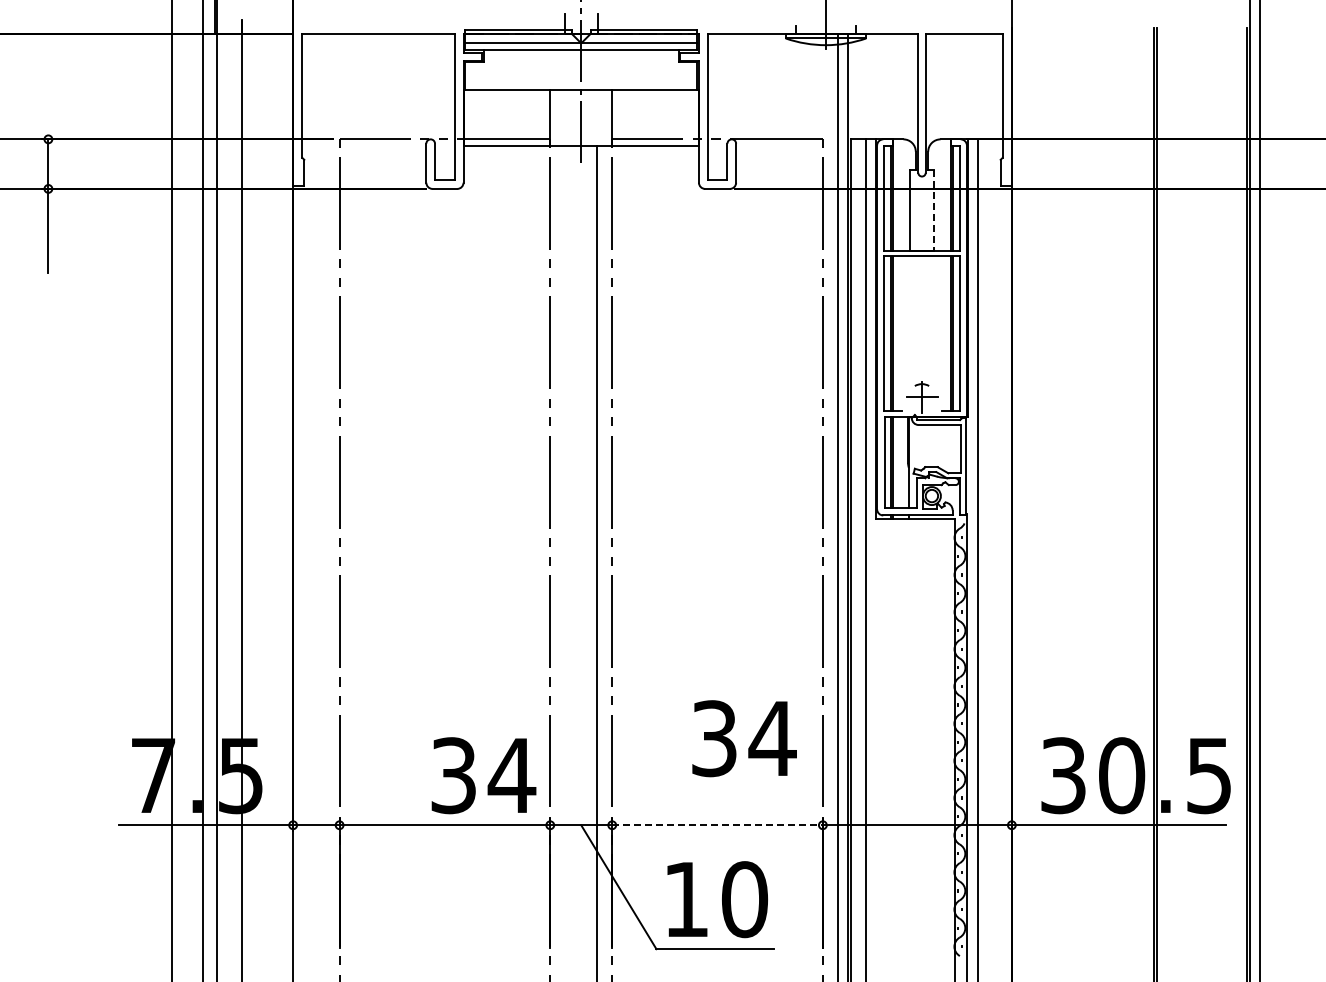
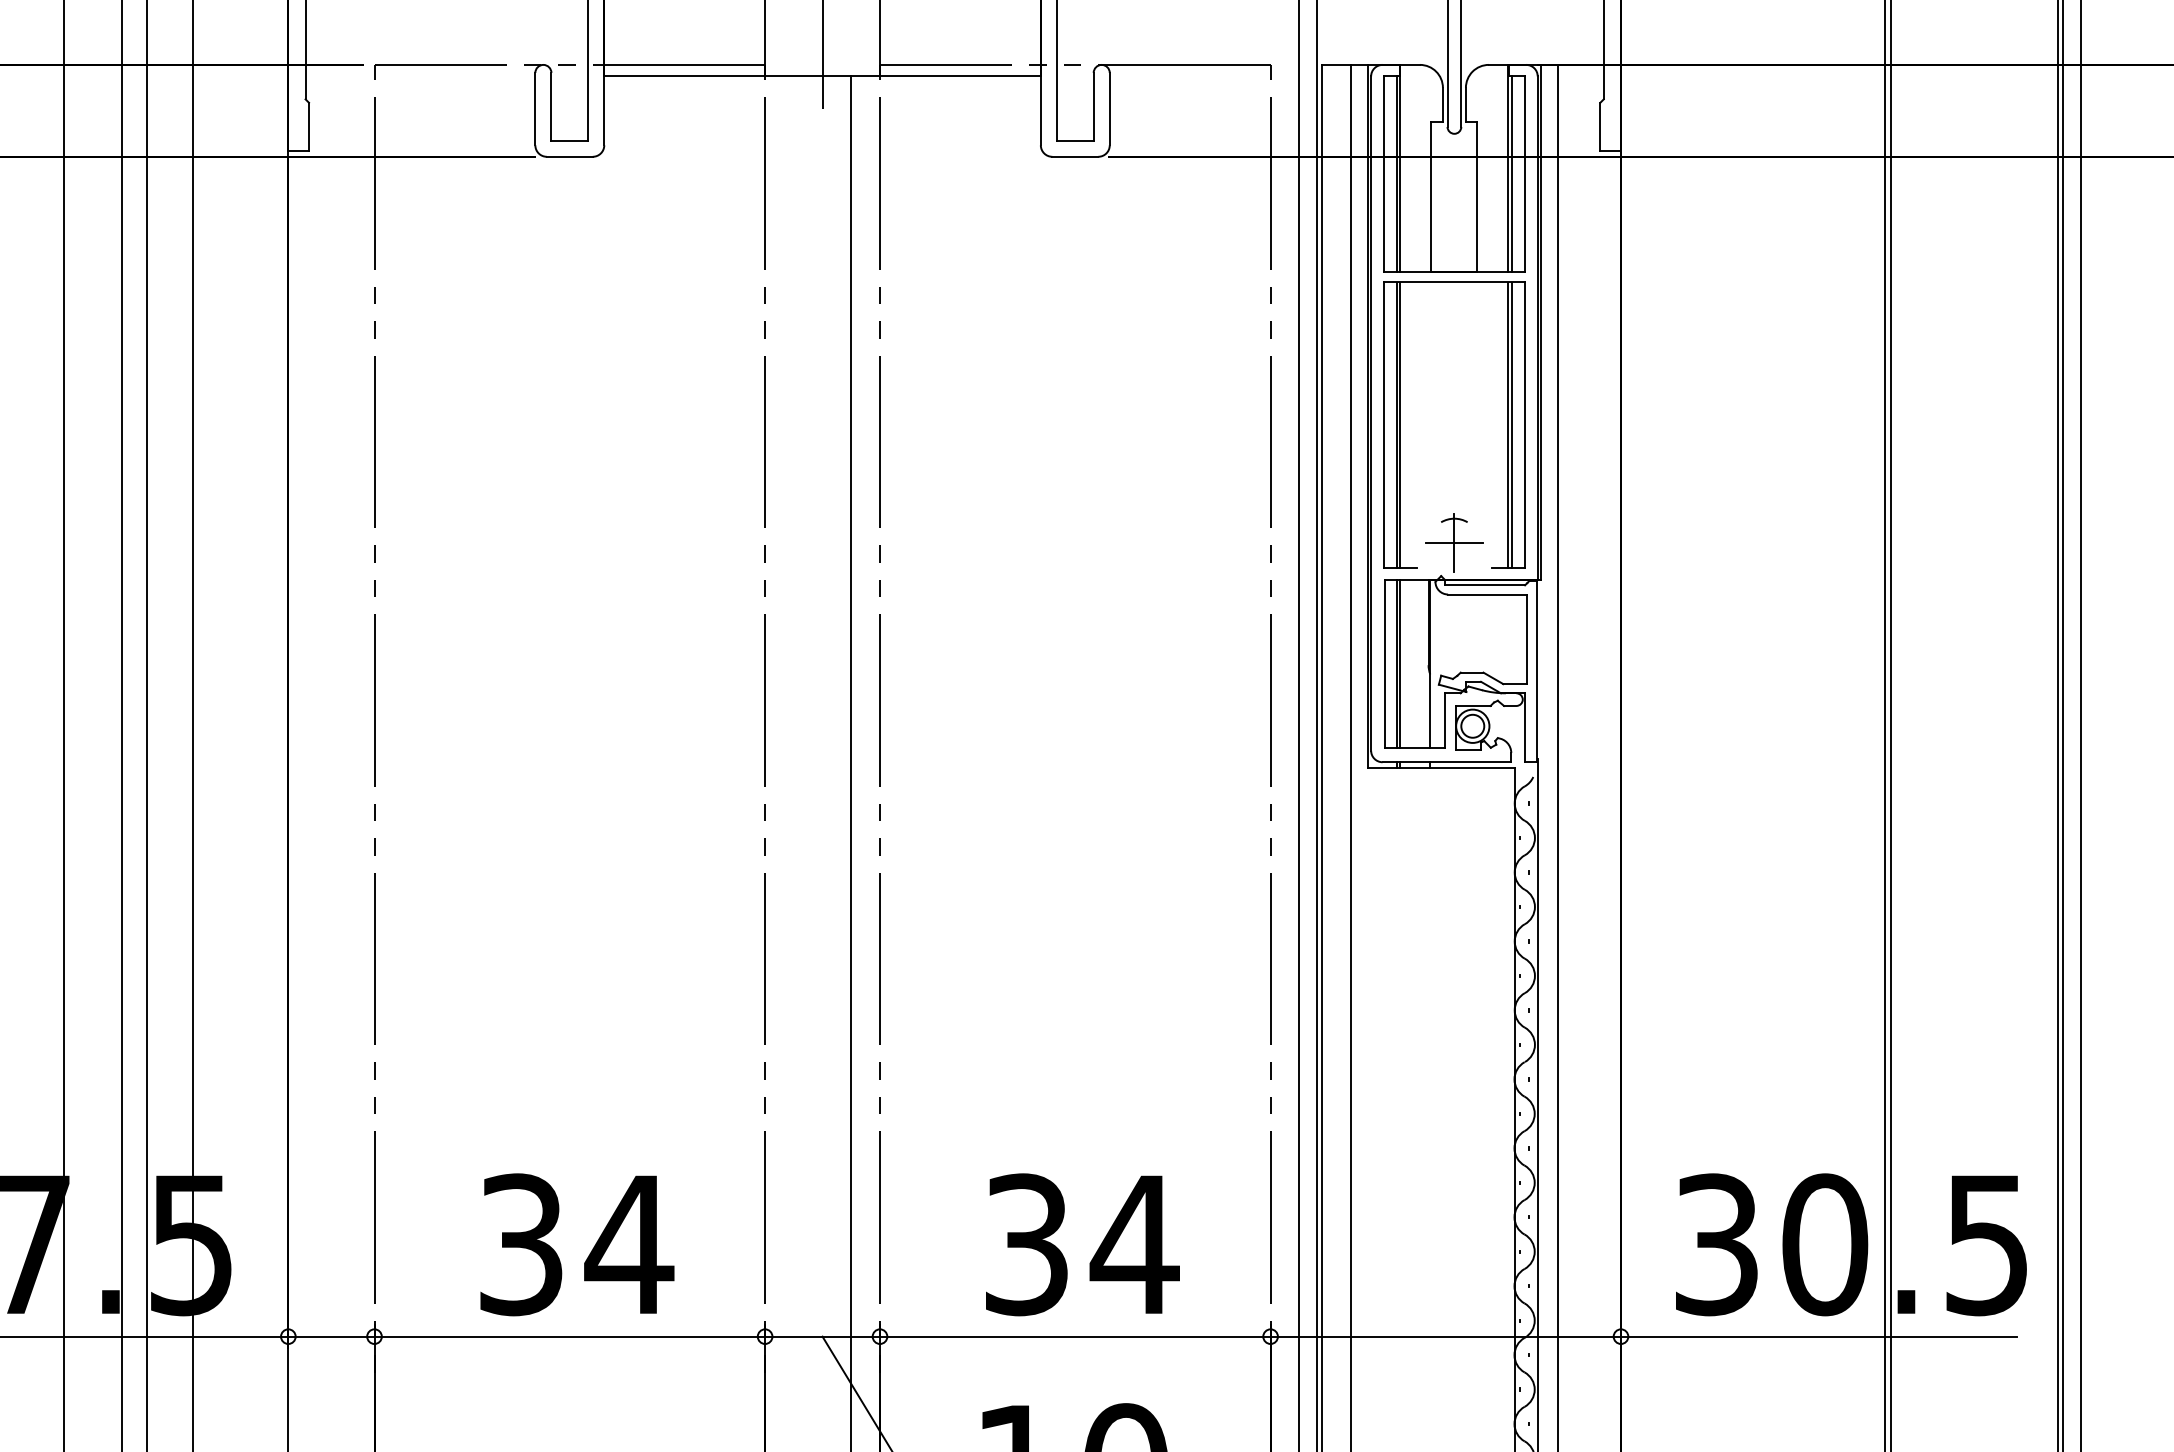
line: (934, 211) -> (1477, 198), dashed -> solid
text: (744, 738) -> (1082, 1244), moved
text: (483, 775) -> (576, 1244), moved
line: (718, 825) -> (1077, 1337), dashed -> solid

